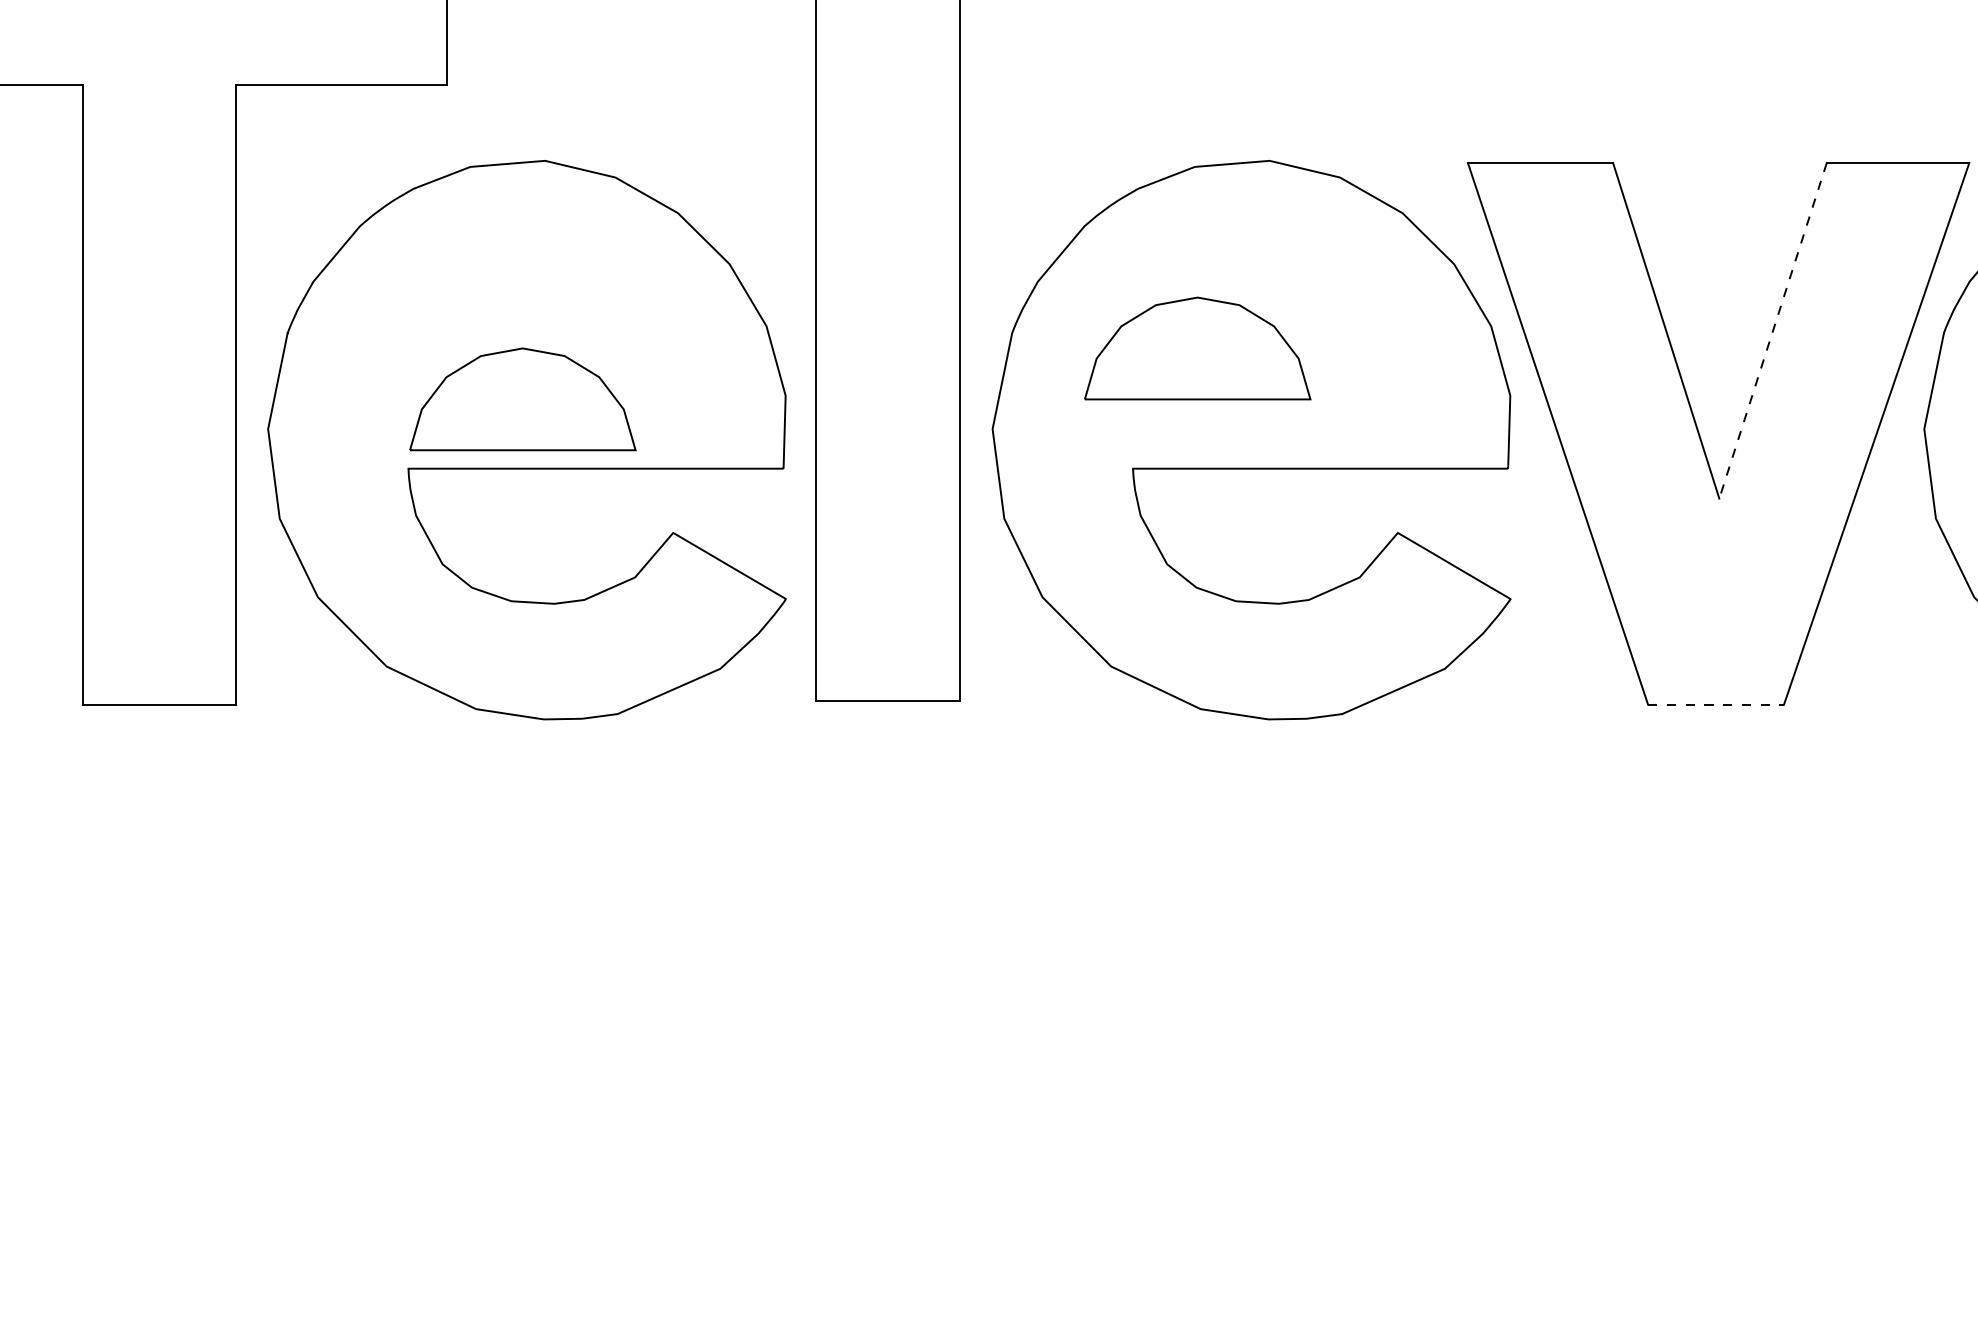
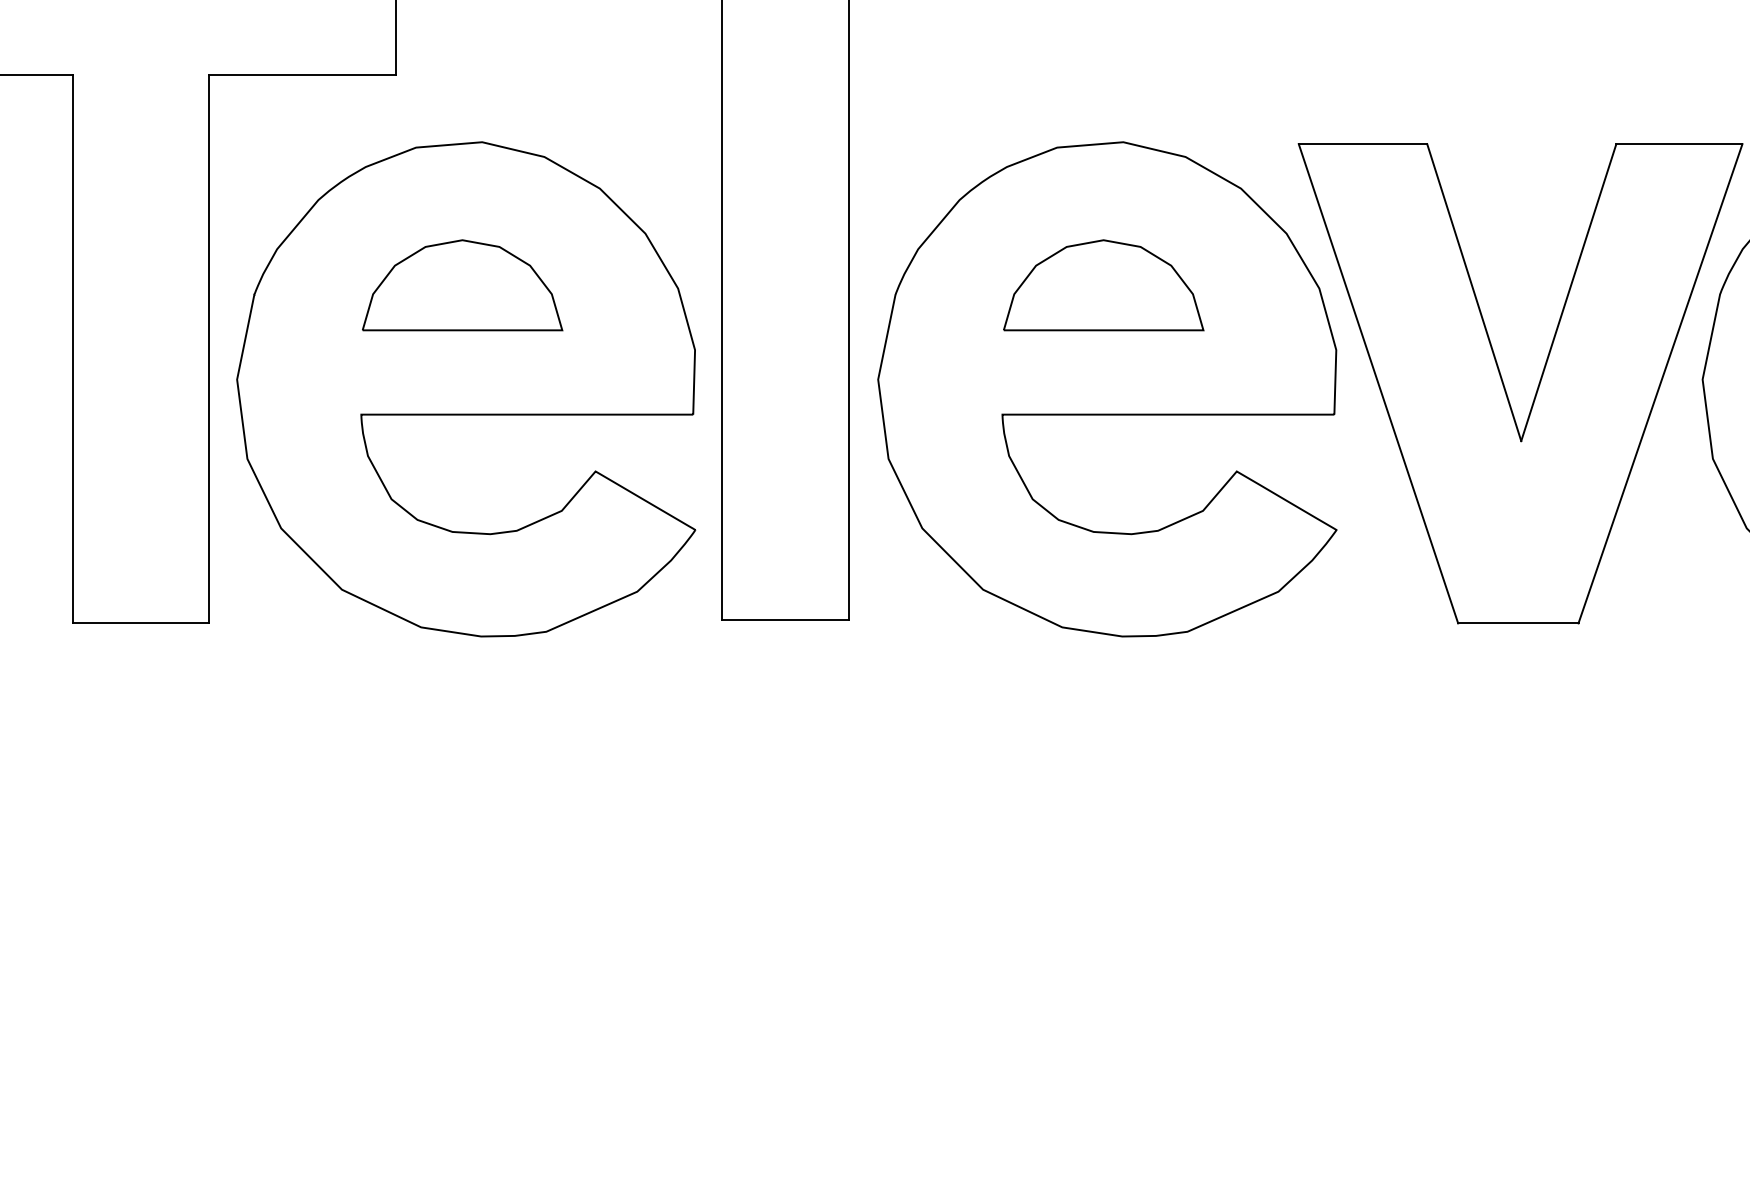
line: (1772, 330) -> (1568, 292), dashed -> solid
part: (1197, 348) -> (1103, 285), moved
part: (522, 399) -> (462, 285), moved
line: (1716, 704) -> (1518, 623), dashed -> solid

